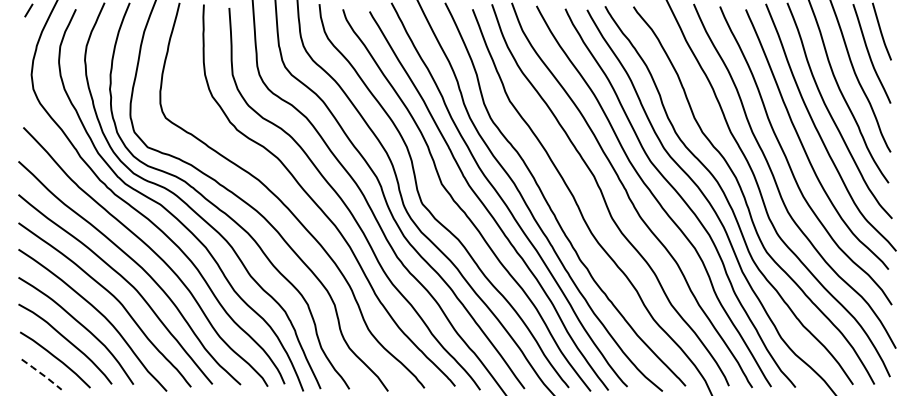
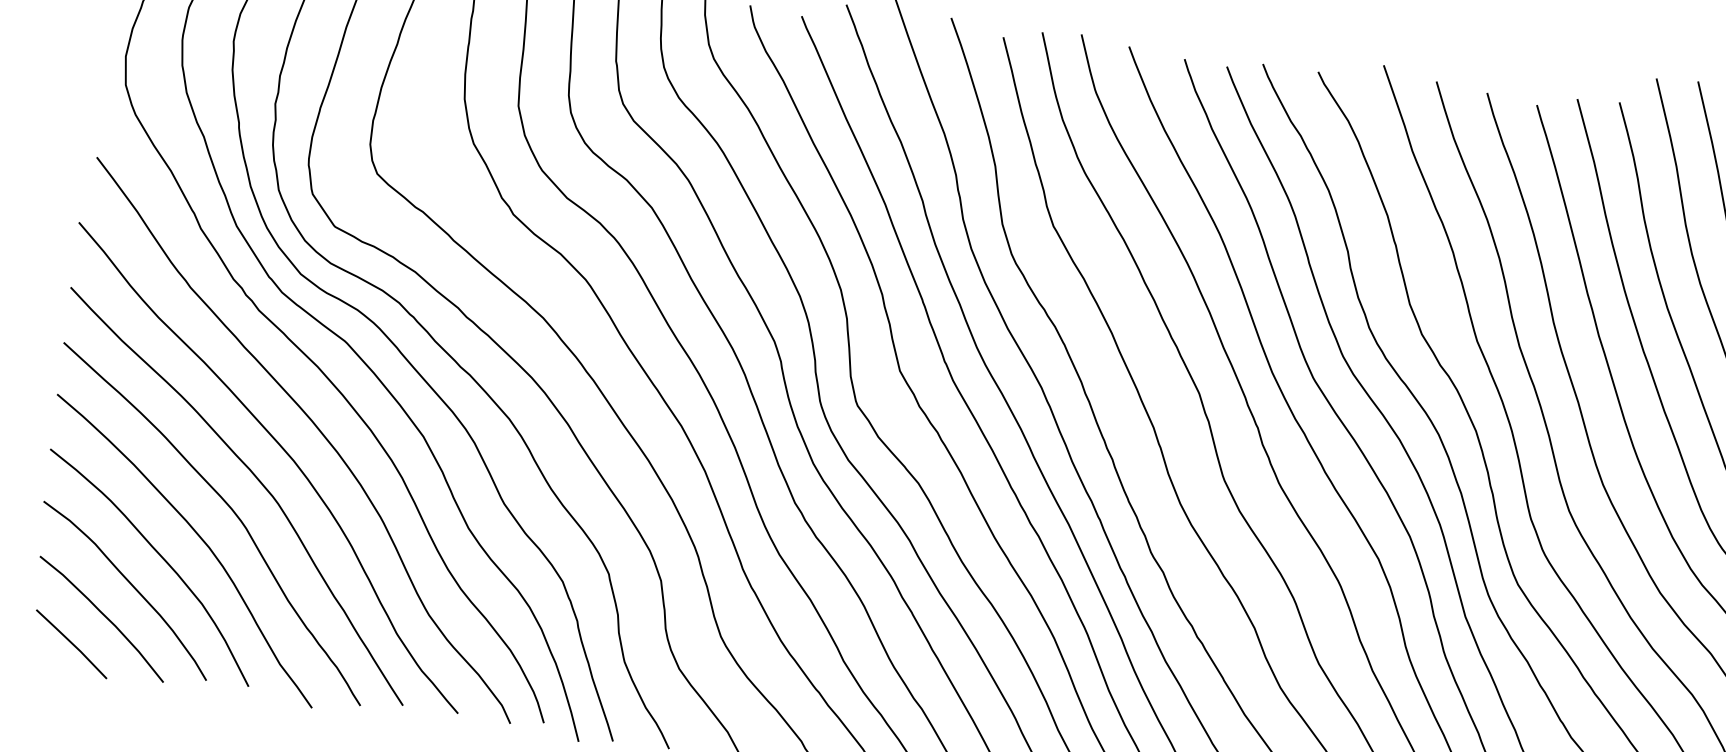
line: (42, 374) -> (73, 644), dashed -> solid

